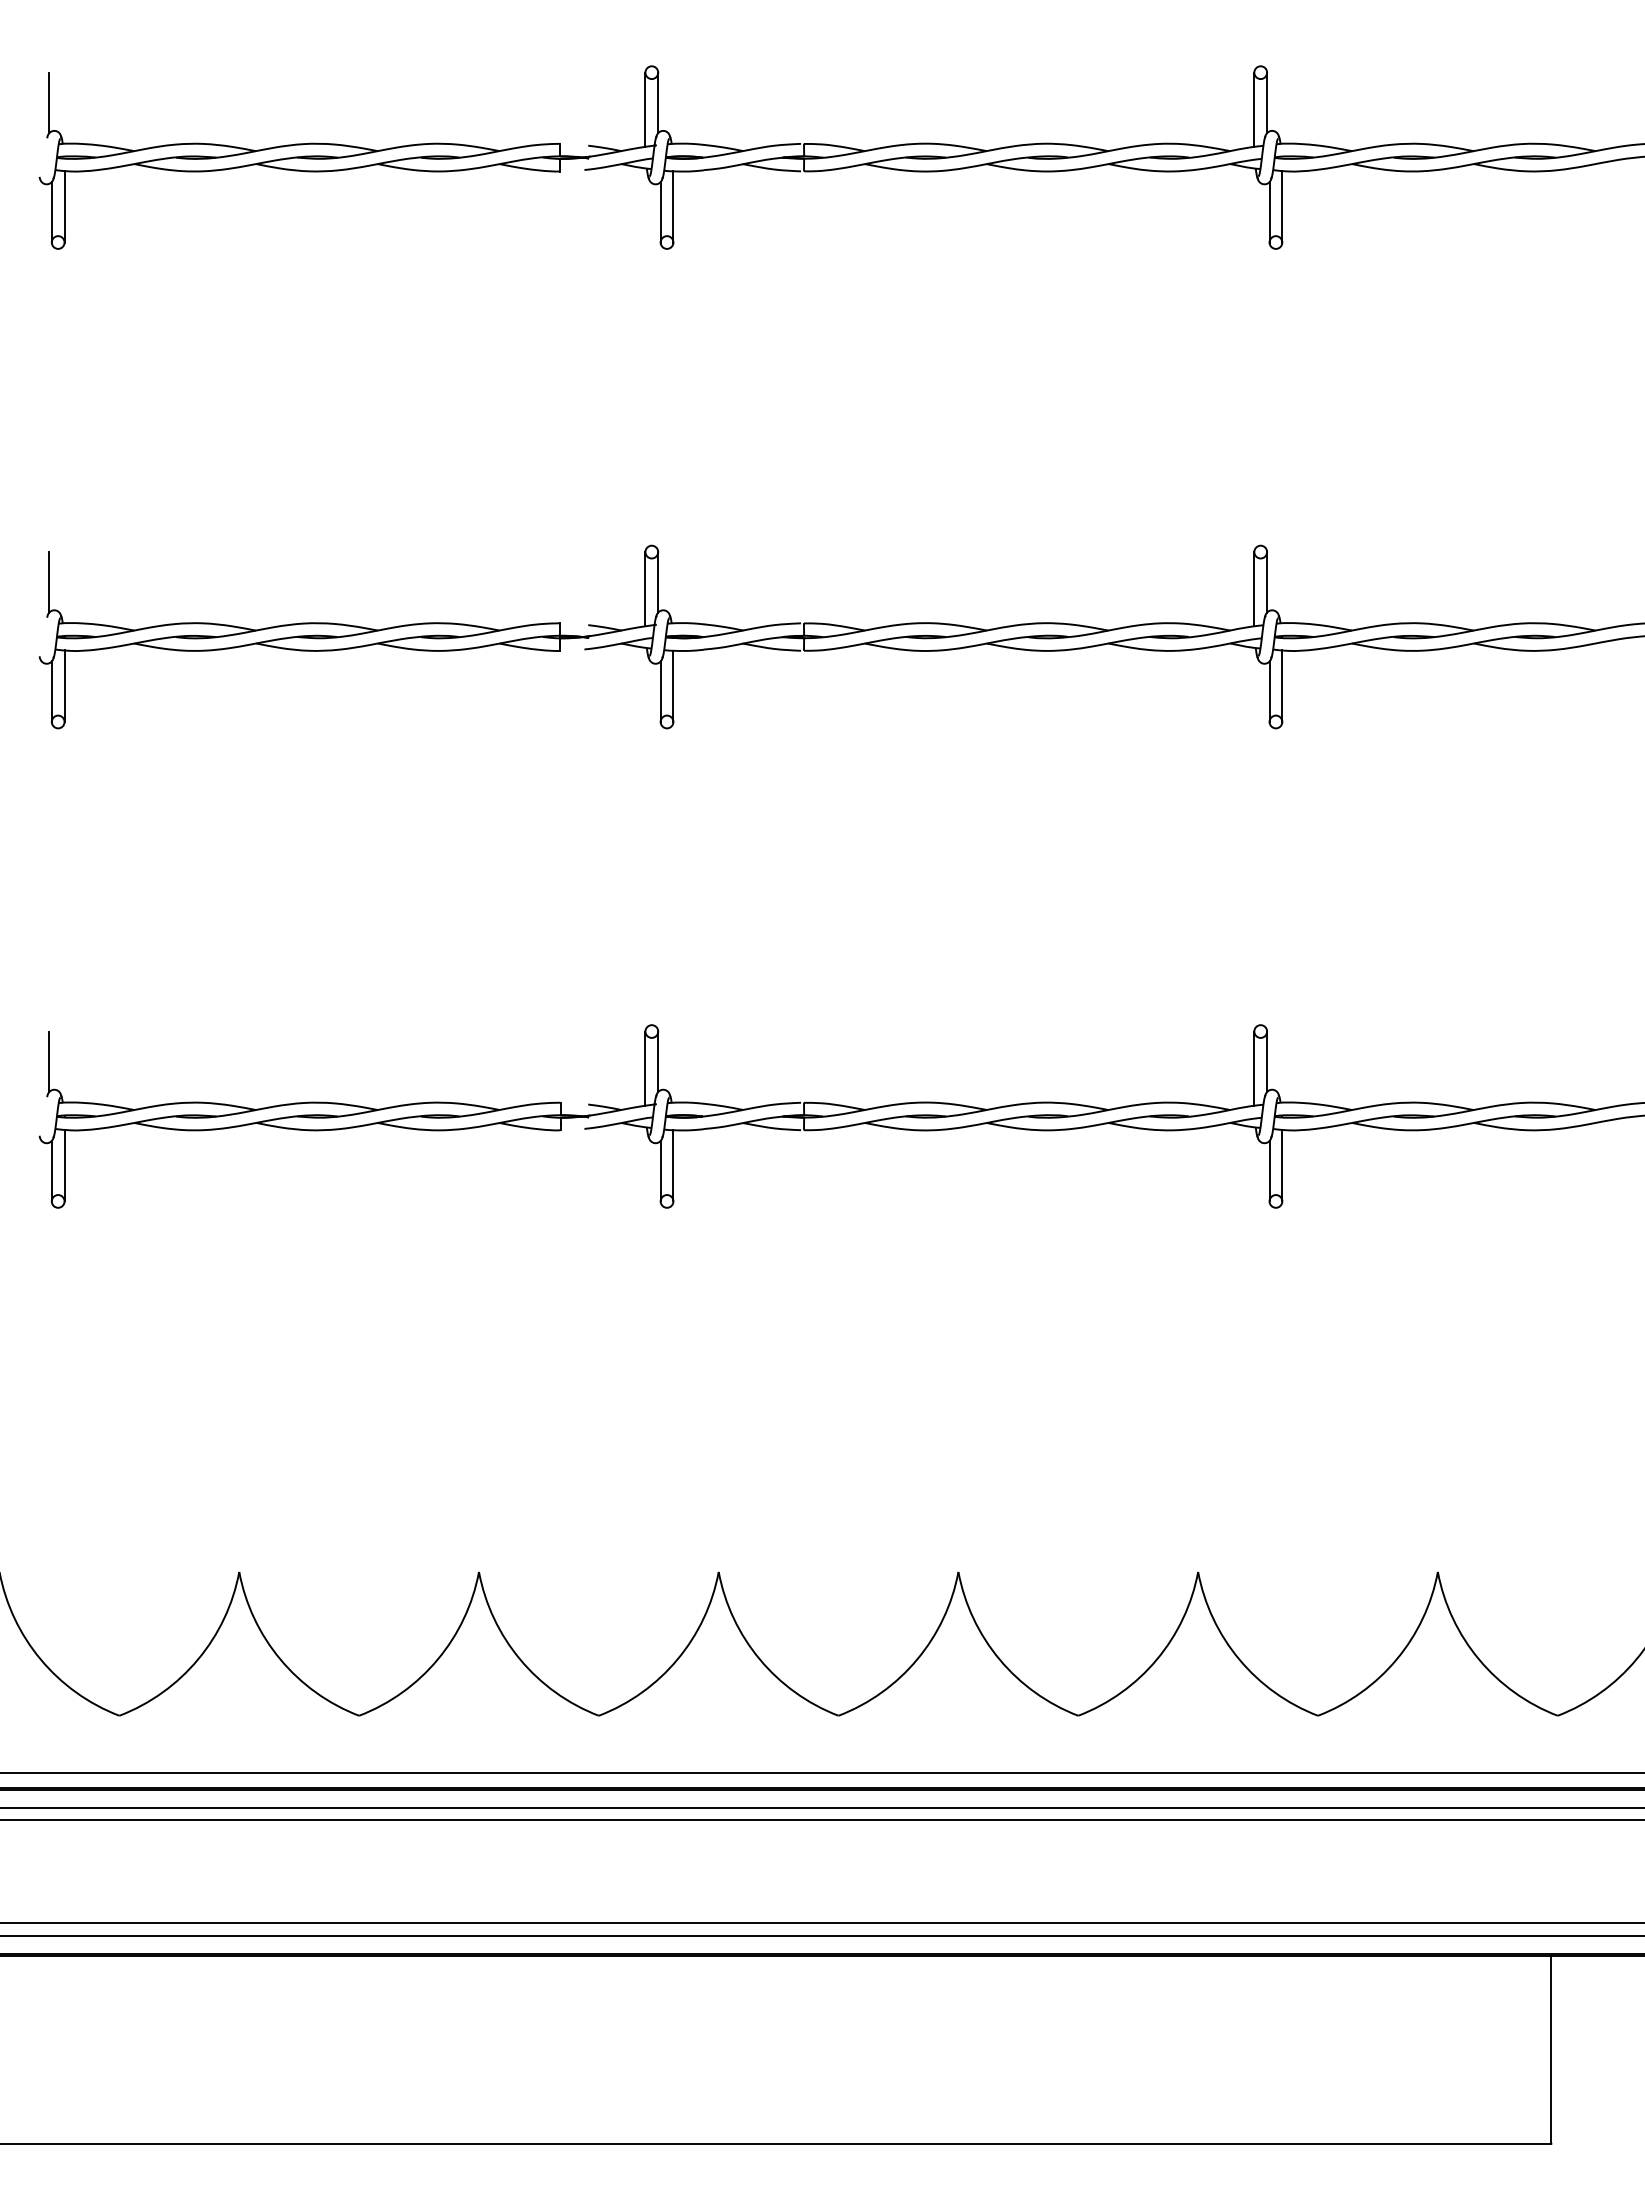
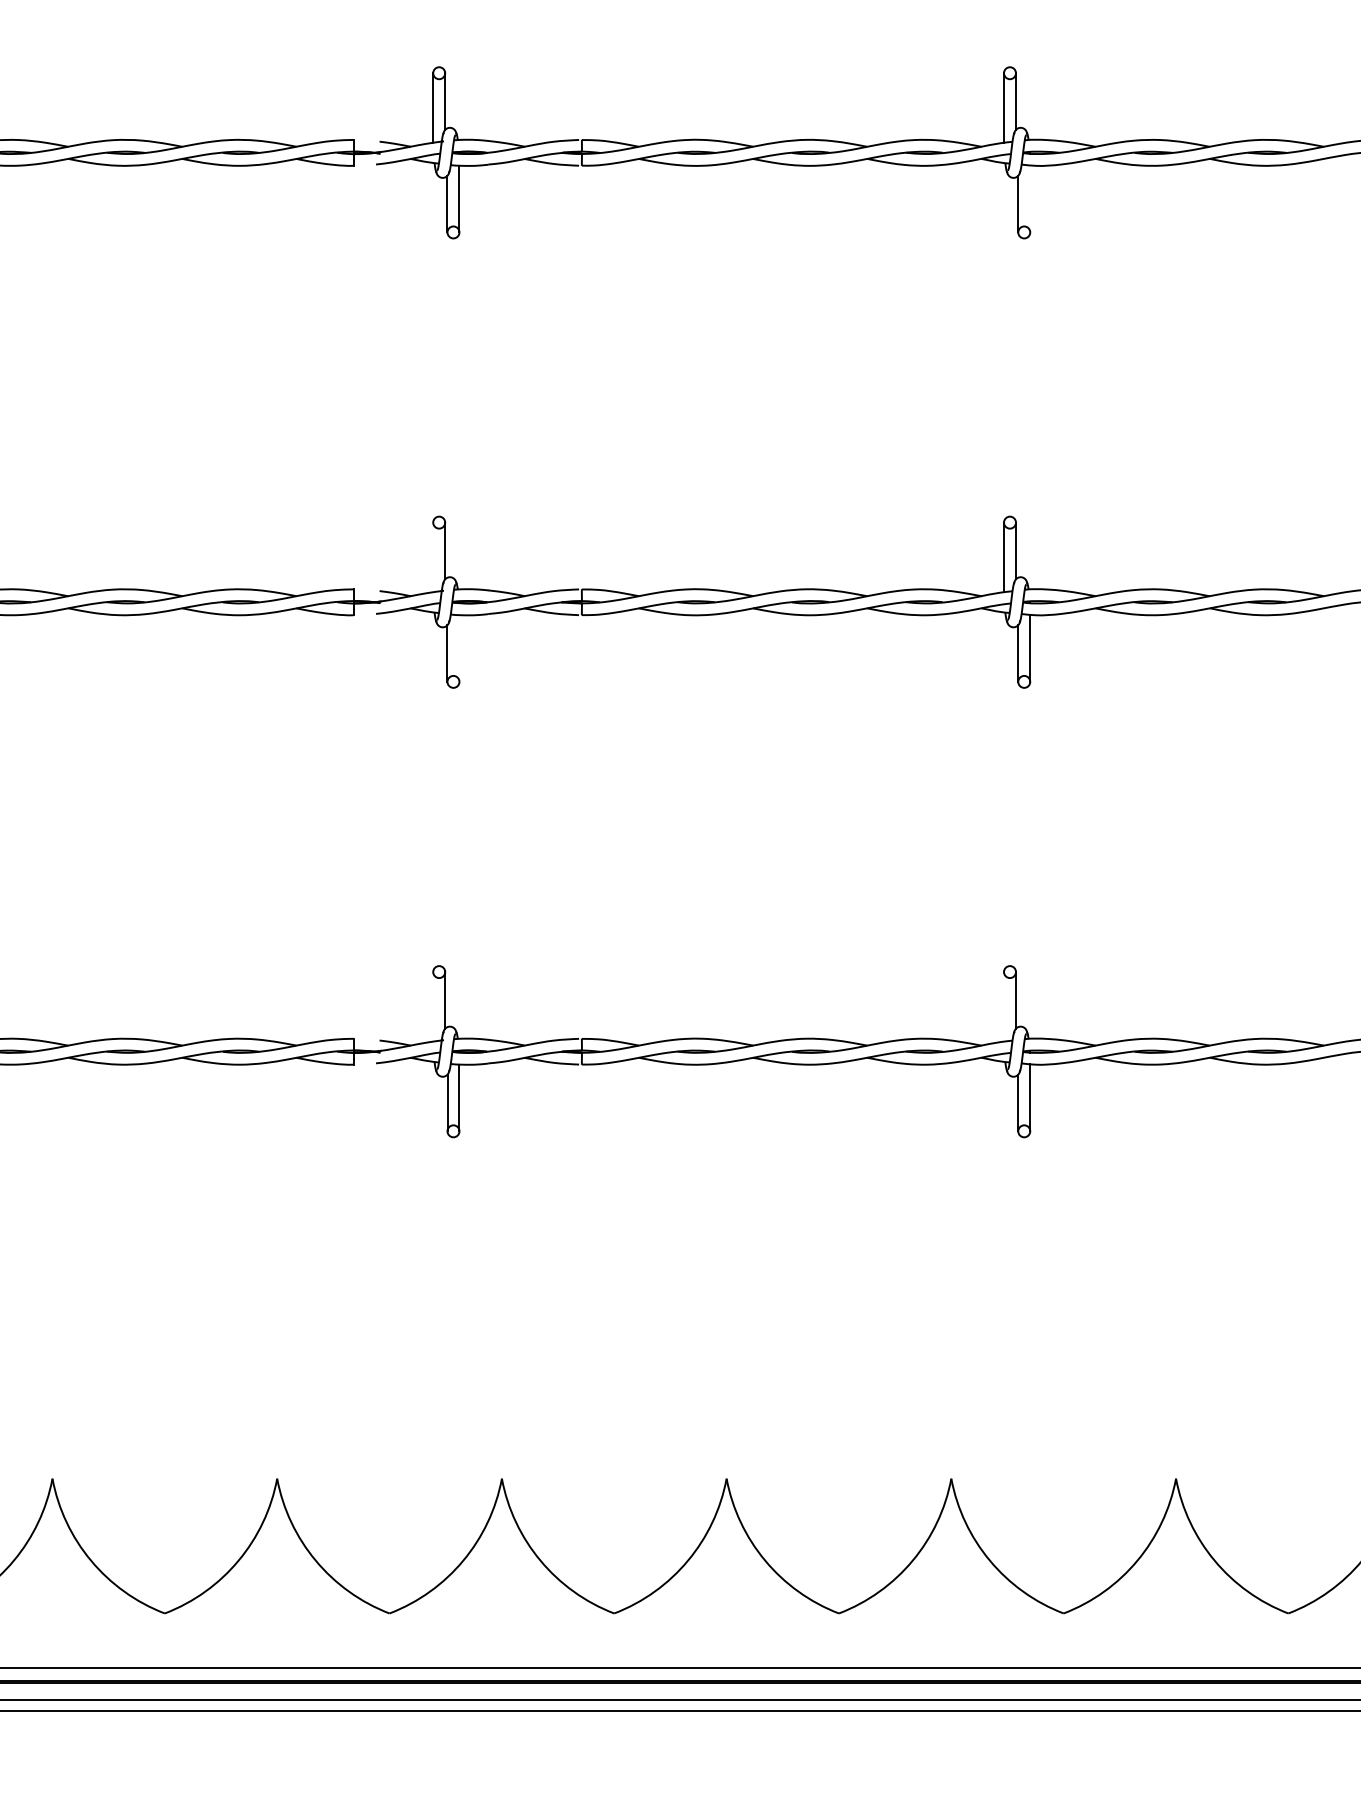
line: (1282, 206) -> (1030, 198), removed
line: (645, 589) -> (433, 557), removed
line: (673, 685) -> (459, 647), removed
line: (645, 1068) -> (433, 1006), removed
line: (1254, 1068) -> (1004, 1006), removed

